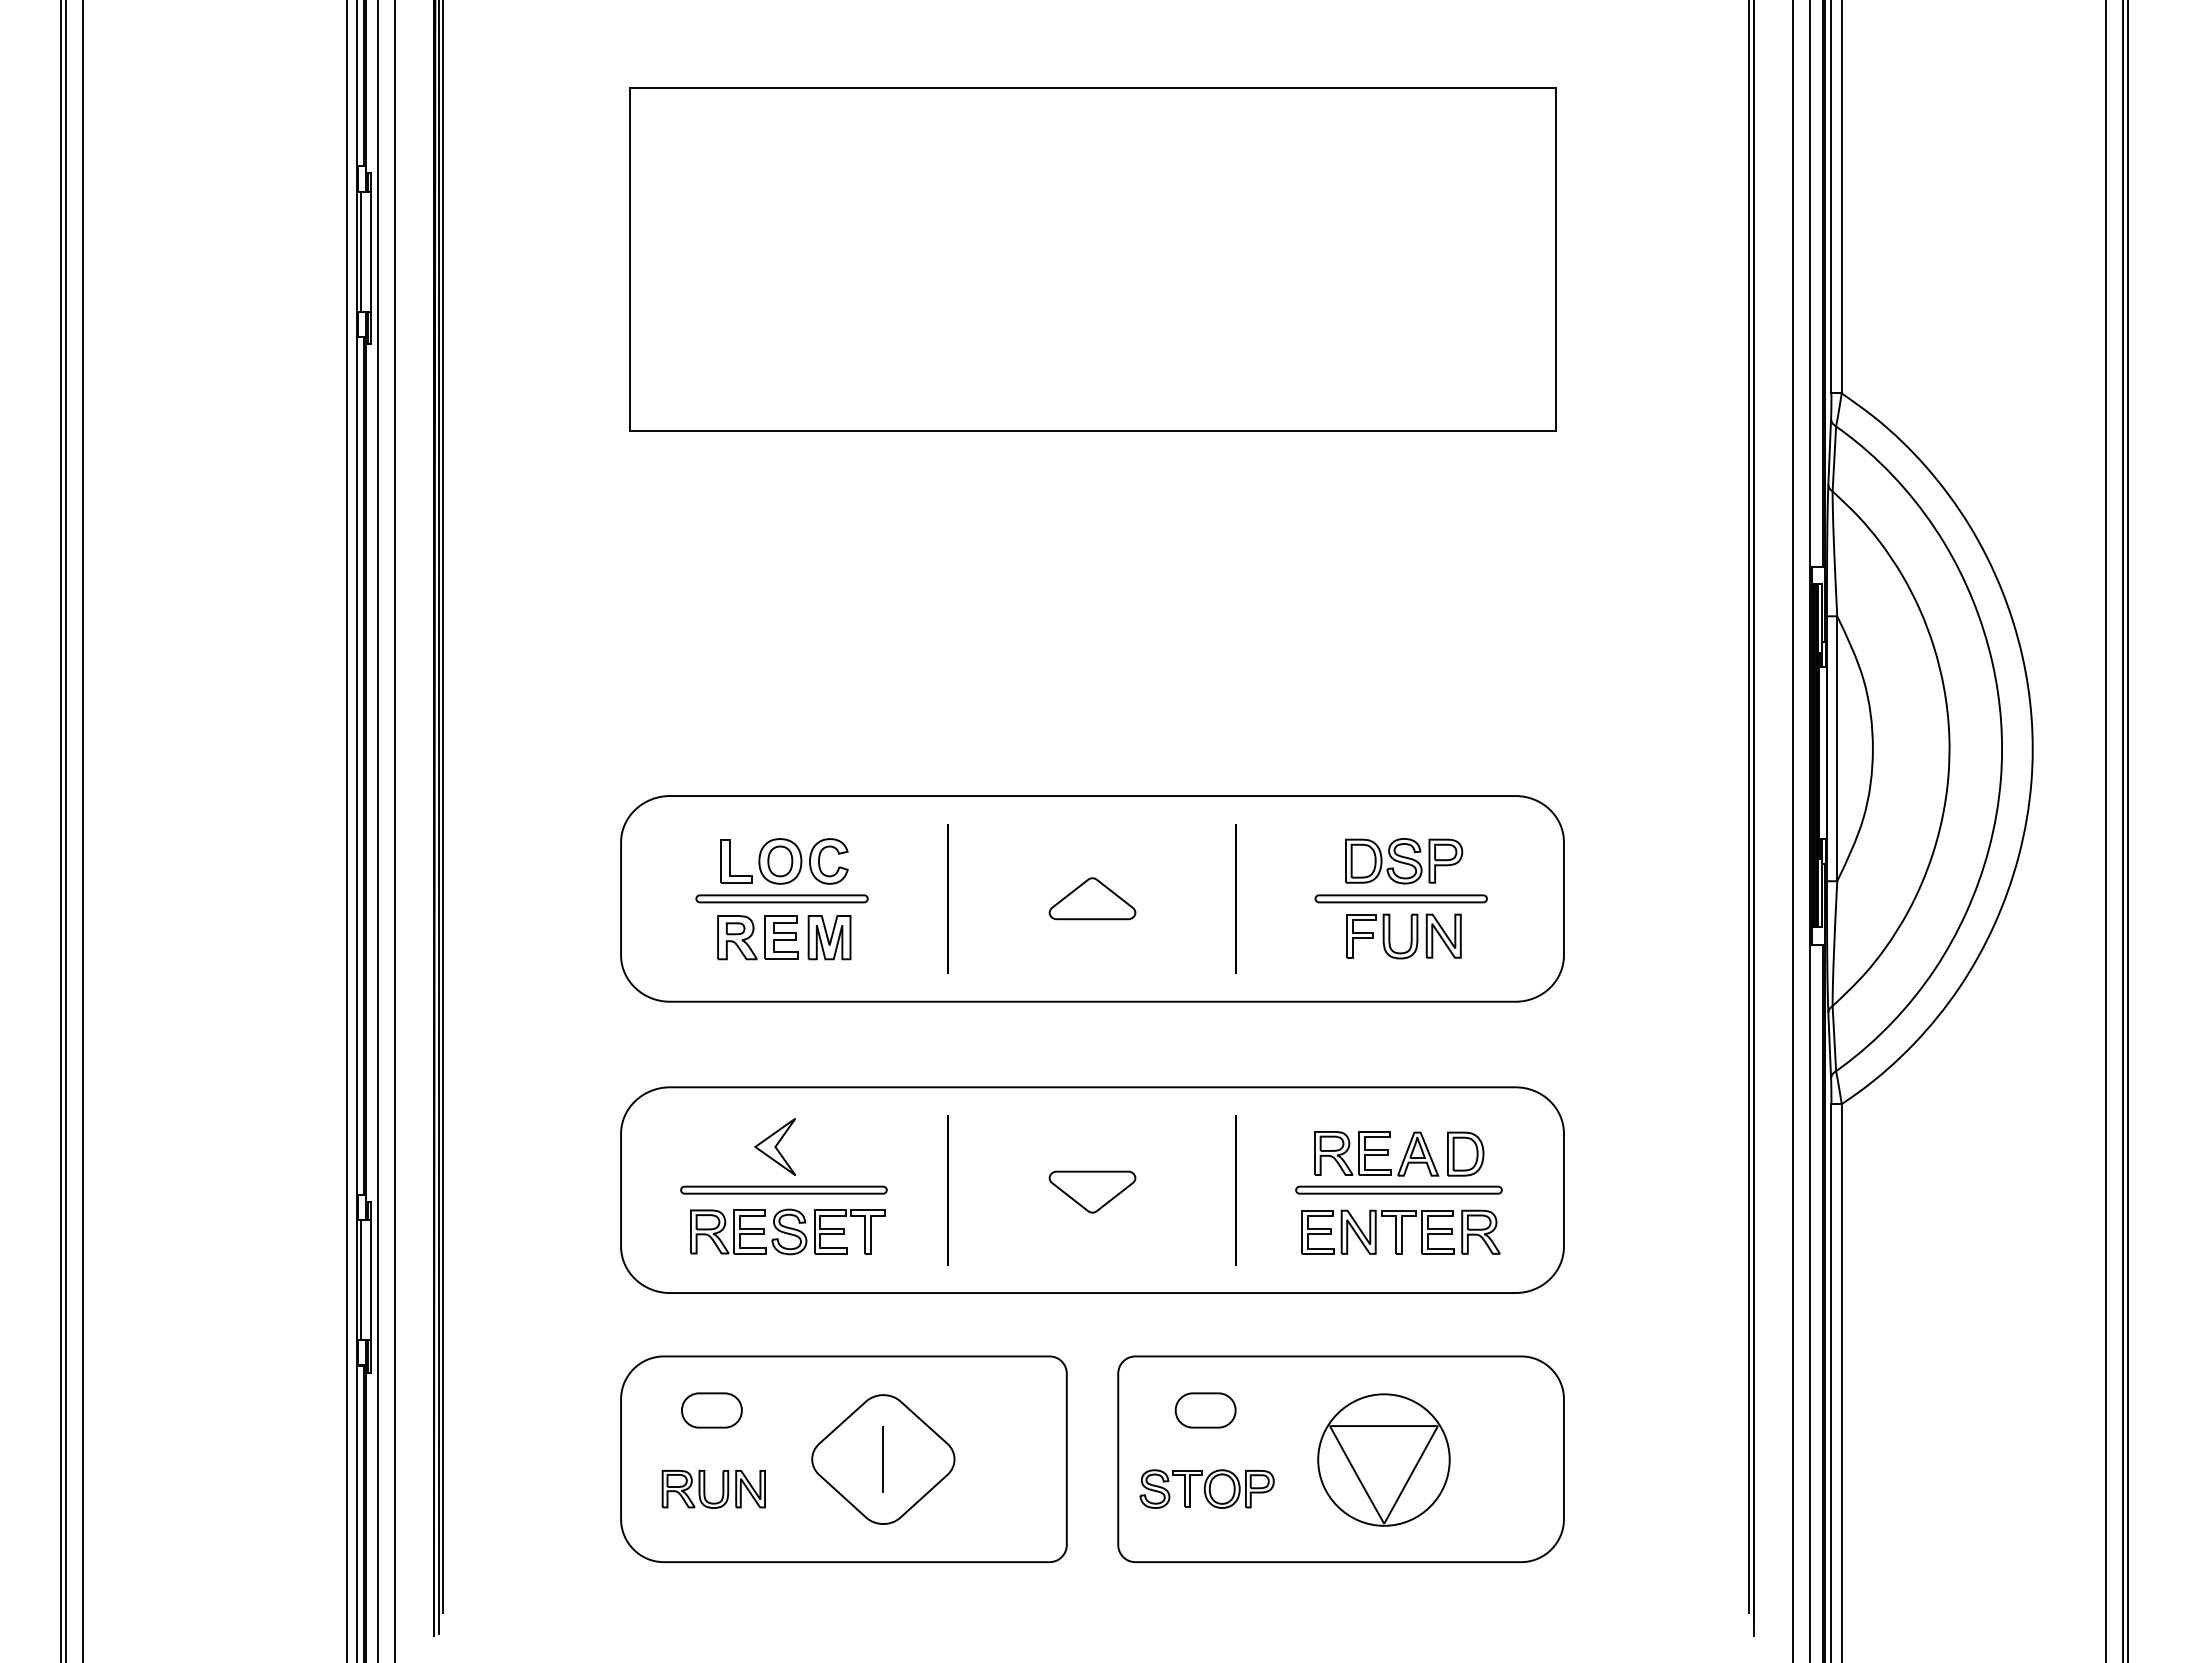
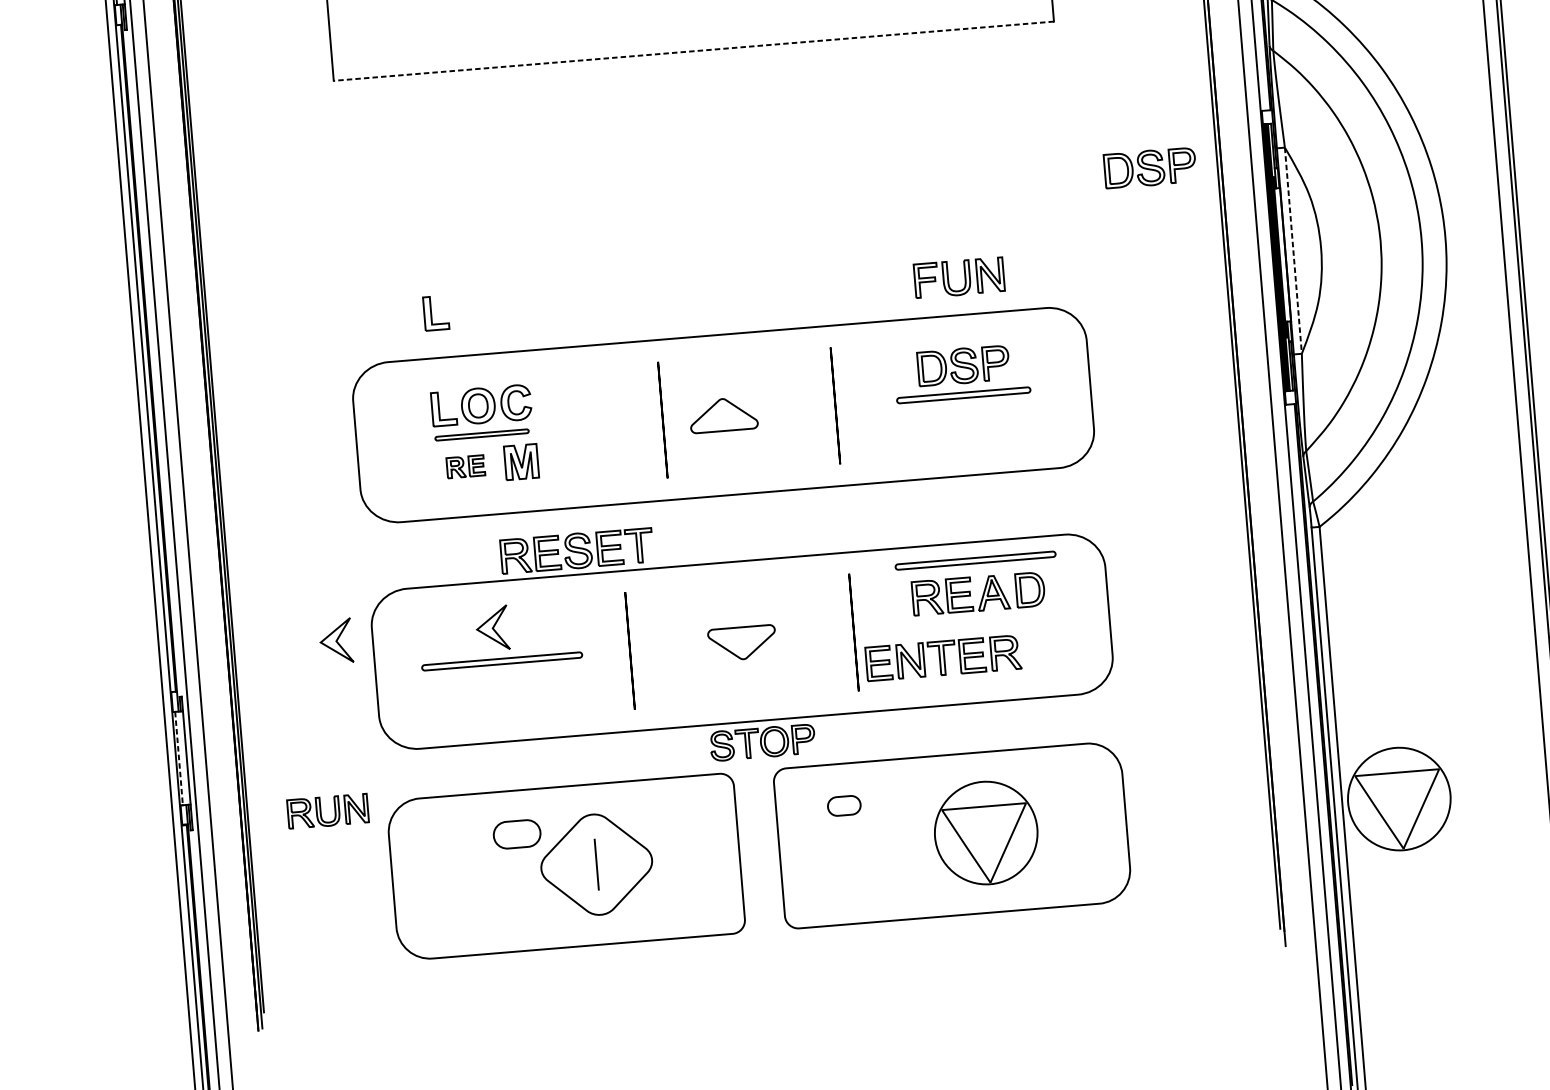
line: (1092, 431) -> (693, 51), solid -> dashed
part: (1663, 628) -> (1150, 168), added
part: (736, 738) -> (436, 313), added
line: (1837, 749) -> (1293, 251), solid -> dashed
part: (781, 898) -> (481, 434), size x0.7
line: (947, 898) -> (662, 419), moved
part: (1410, 936) -> (964, 277), moved
part: (757, 937) -> (465, 466), size x0.6
part: (573, 1146) -> (335, 640), added
part: (1398, 1189) -> (975, 560), moved
part: (787, 1231) -> (576, 550), moved
part: (1400, 1231) -> (943, 657), moved
line: (361, 1280) -> (179, 758), solid -> dashed
part: (711, 1410) -> (516, 834), moved
part: (1205, 1410) -> (844, 805), size x0.7
part: (1914, 1459) -> (1398, 798), added
part: (1206, 1488) -> (762, 742), moved
part: (705, 1489) -> (321, 812), moved

